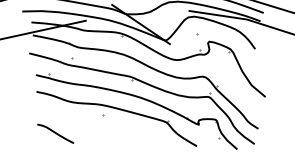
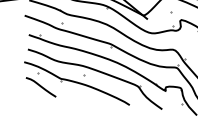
part: (96, 125) -> (77, 83), added

